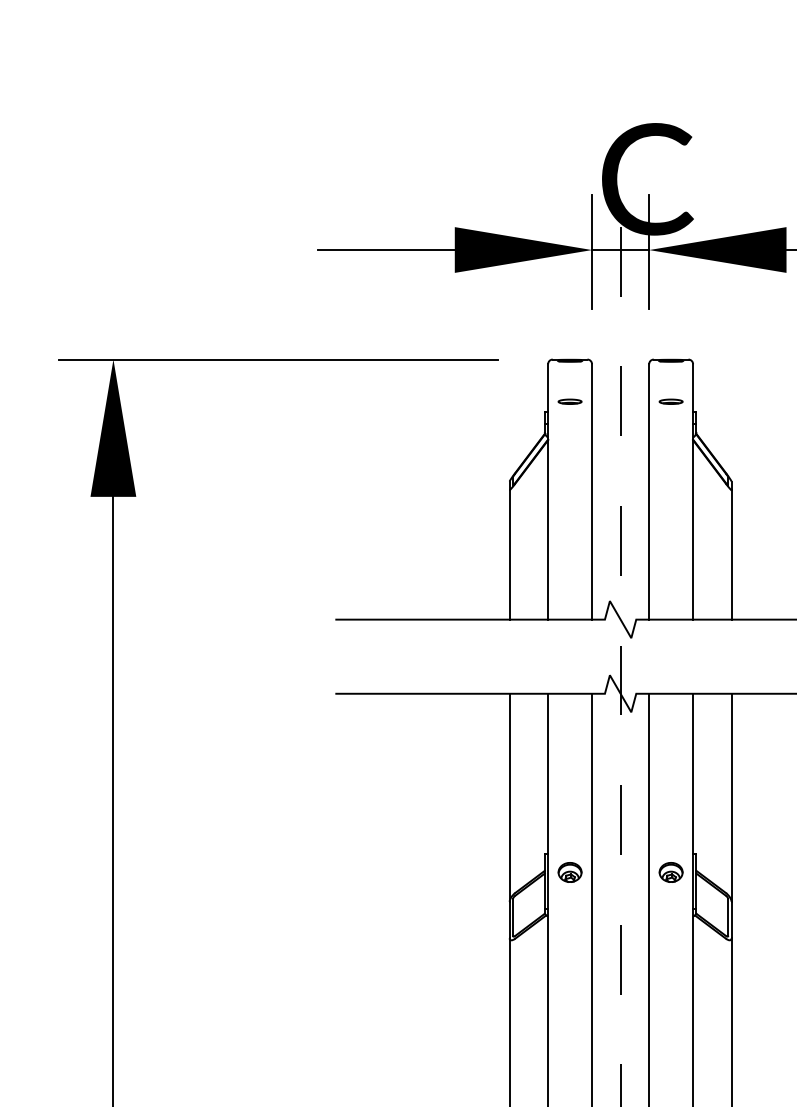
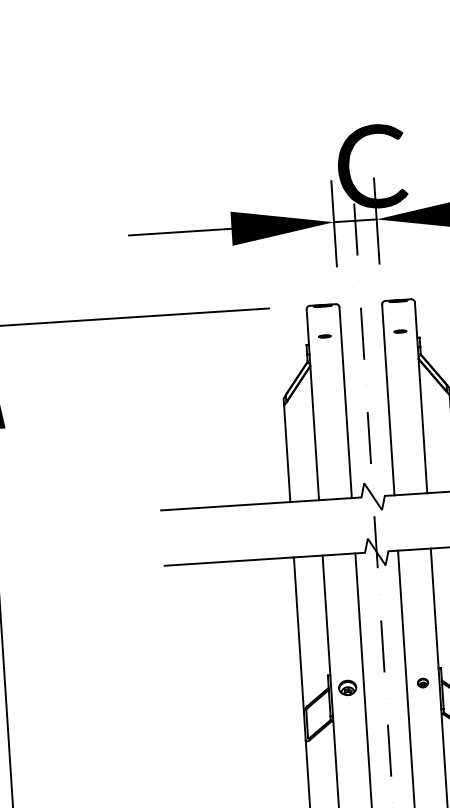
part: (569, 401) -> (324, 336), size x0.7
part: (670, 401) -> (399, 331), size x0.7
part: (670, 872) -> (422, 683), size x0.6

